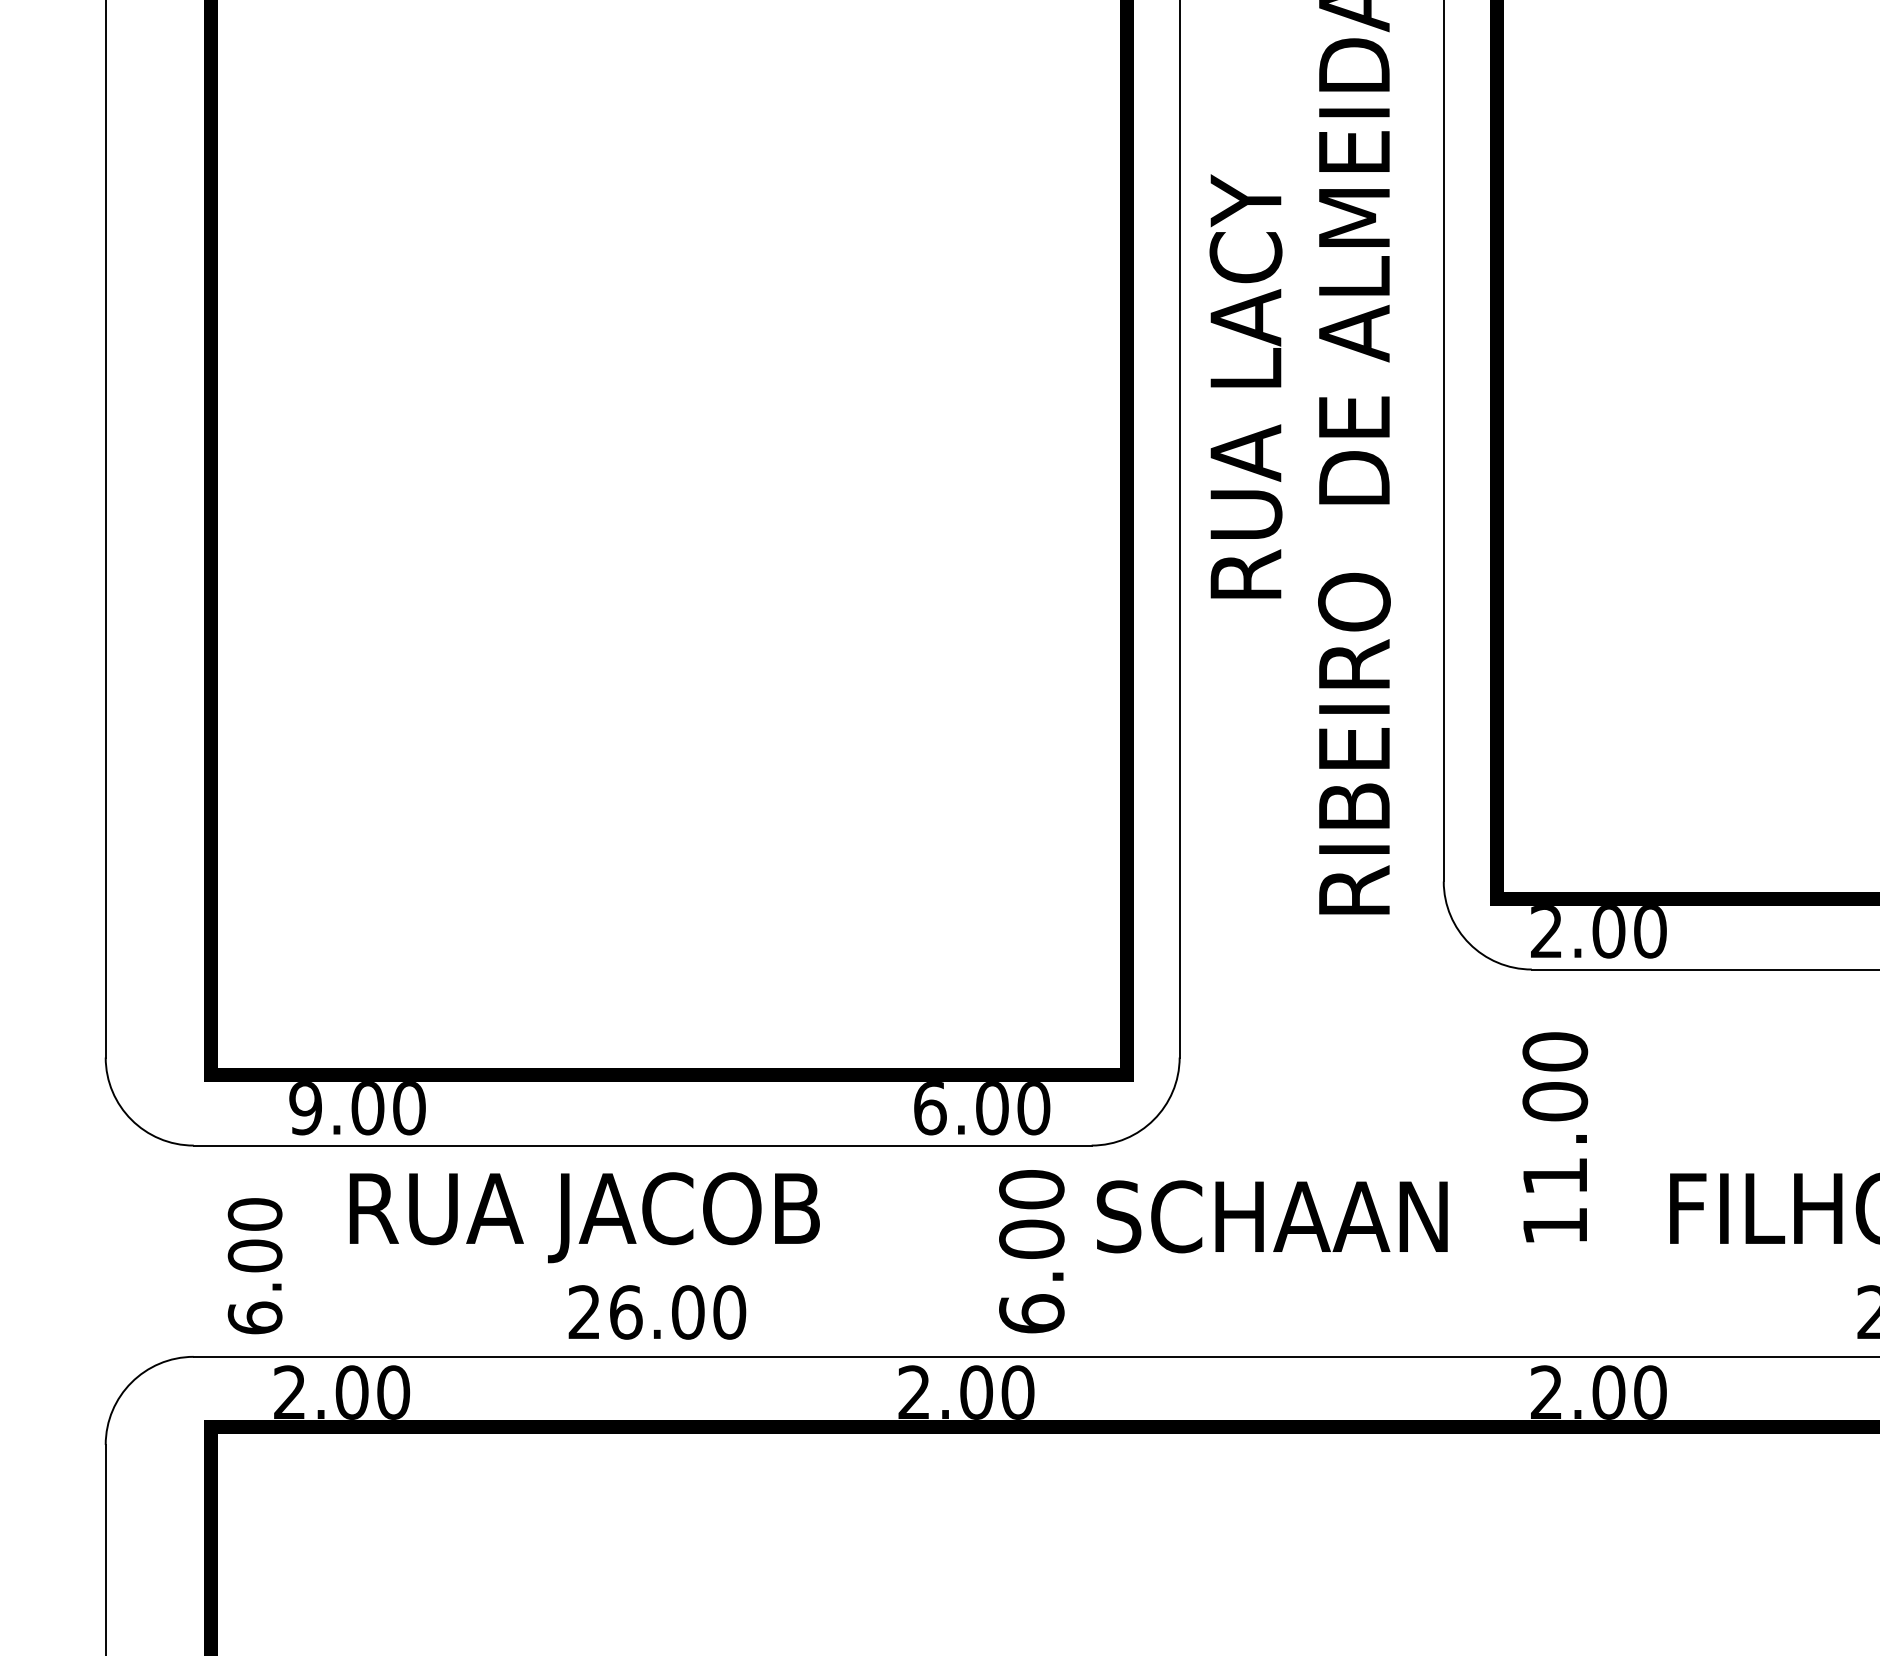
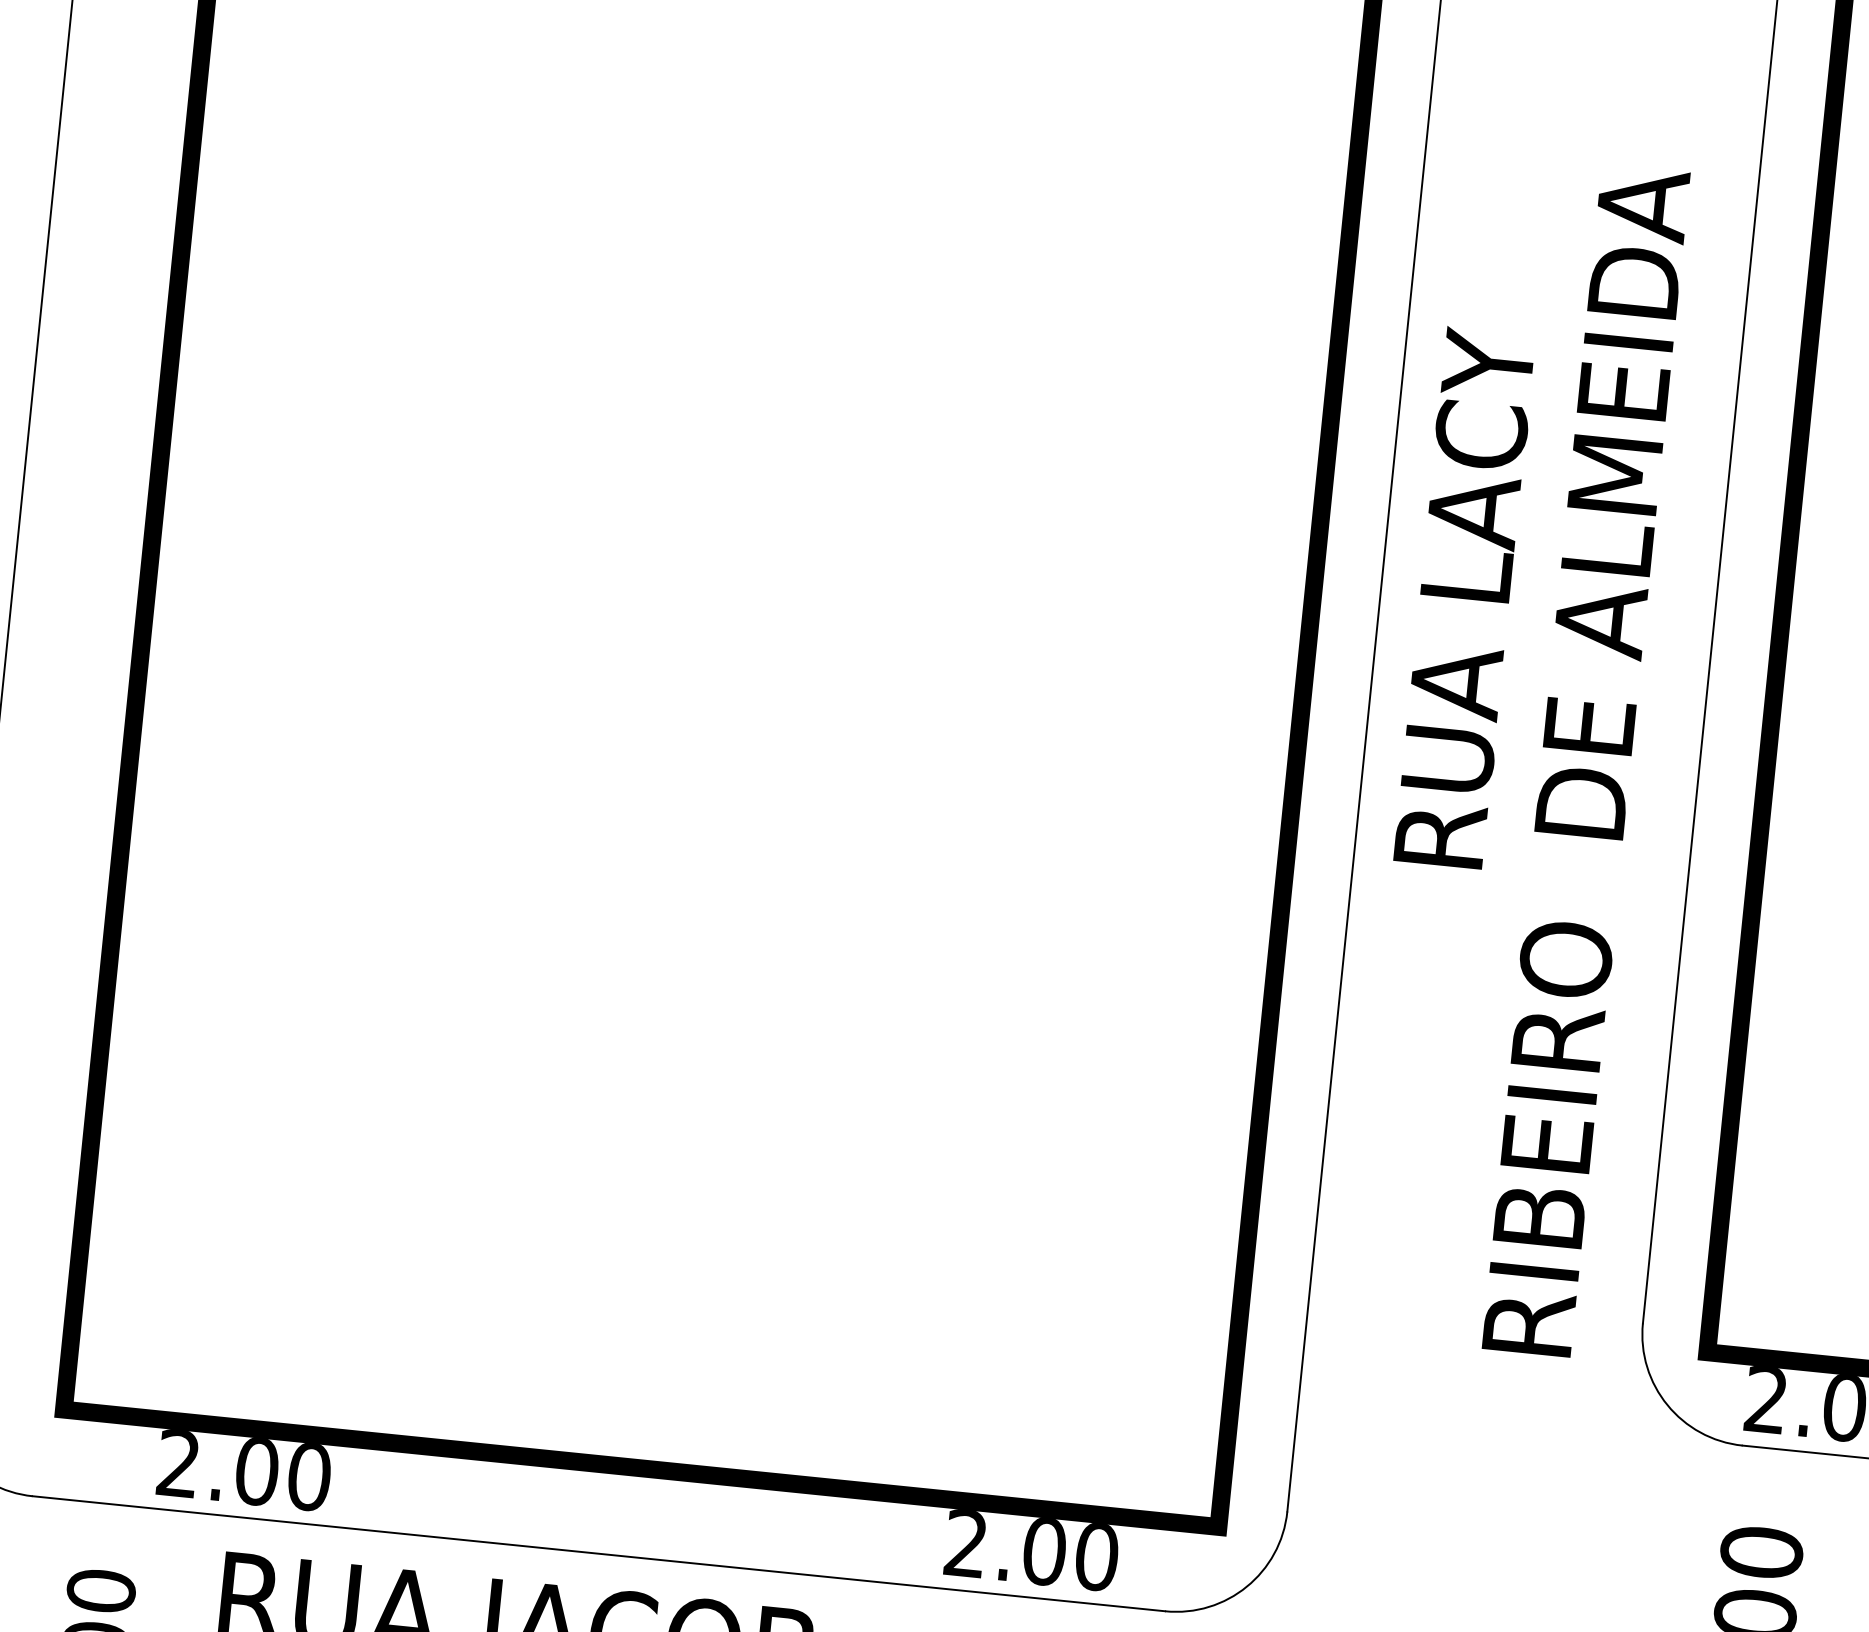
text: (1245, 386) -> (1464, 598), moved
text: (305, 1108) -> (178, 1463), 9.00 -> 2.00
text: (930, 1108) -> (966, 1543), 6.00 -> 2.00

